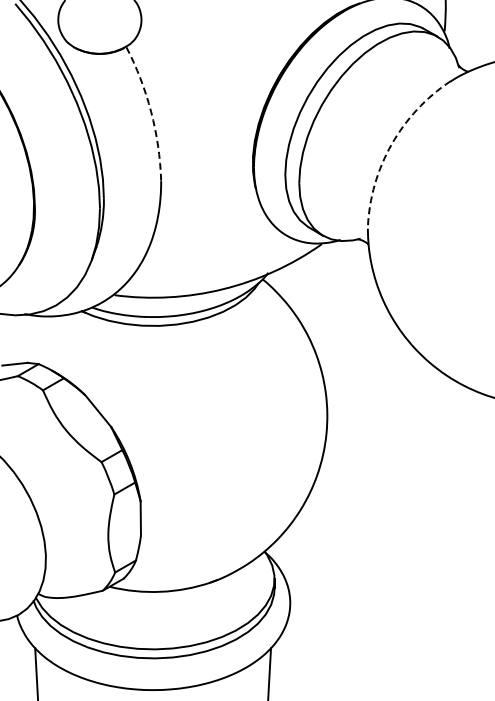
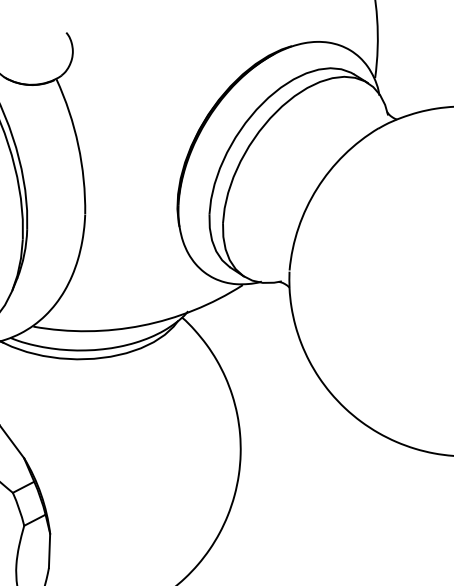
arc: (151, 111) -> (78, 144), dashed -> solid
arc: (391, 144) -> (316, 188), dashed -> solid

